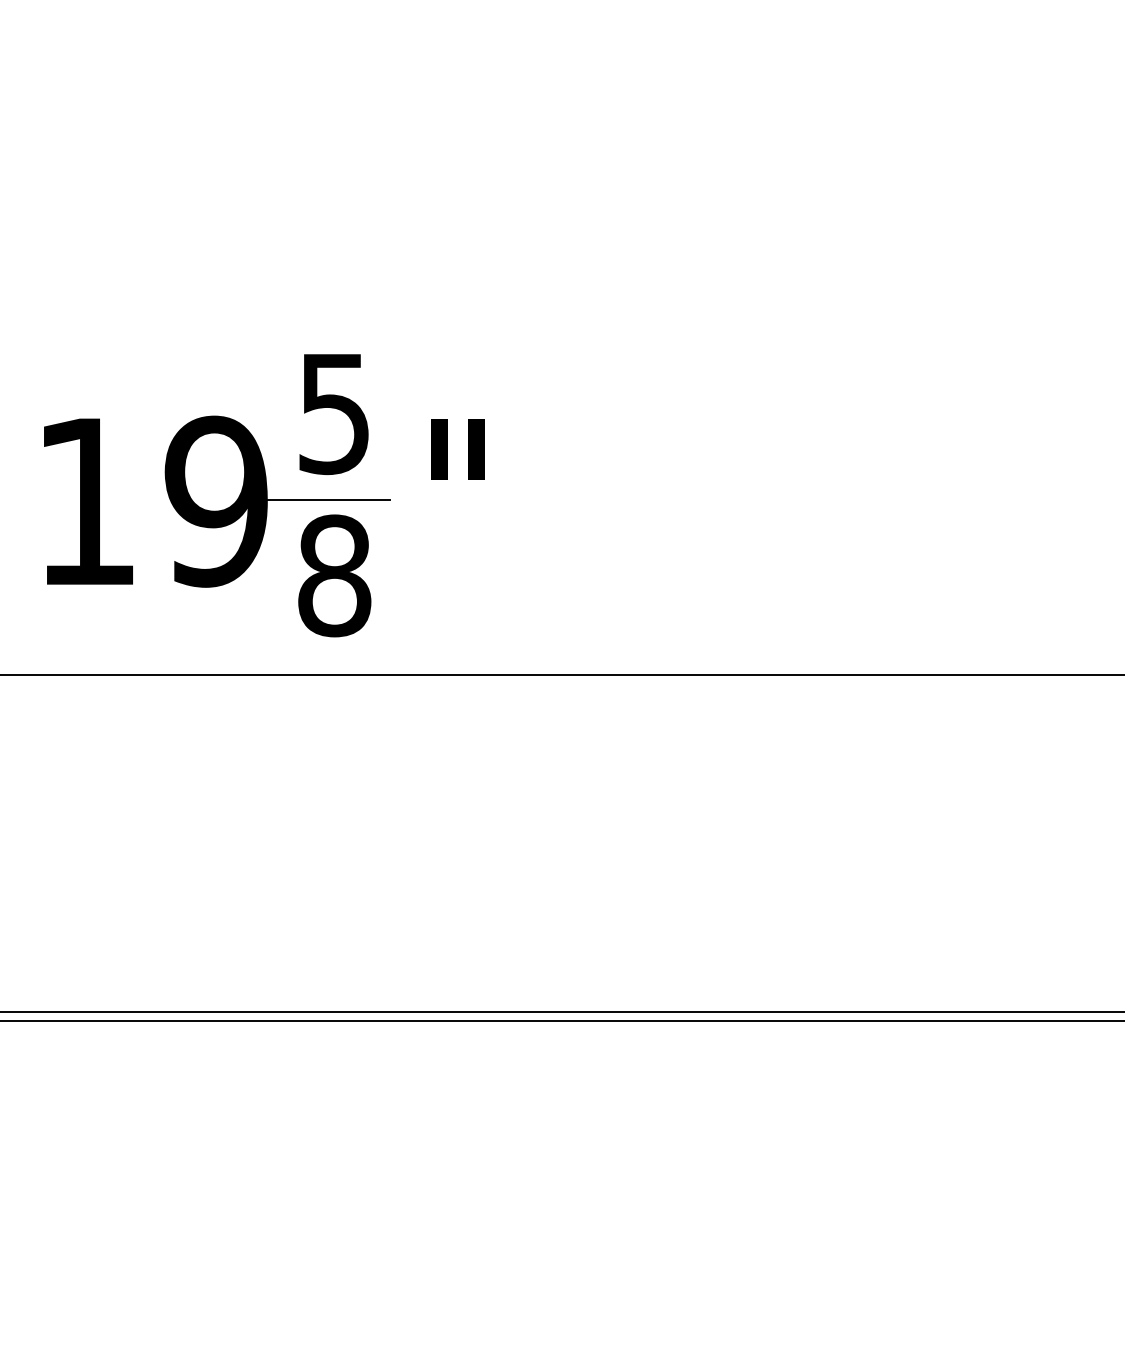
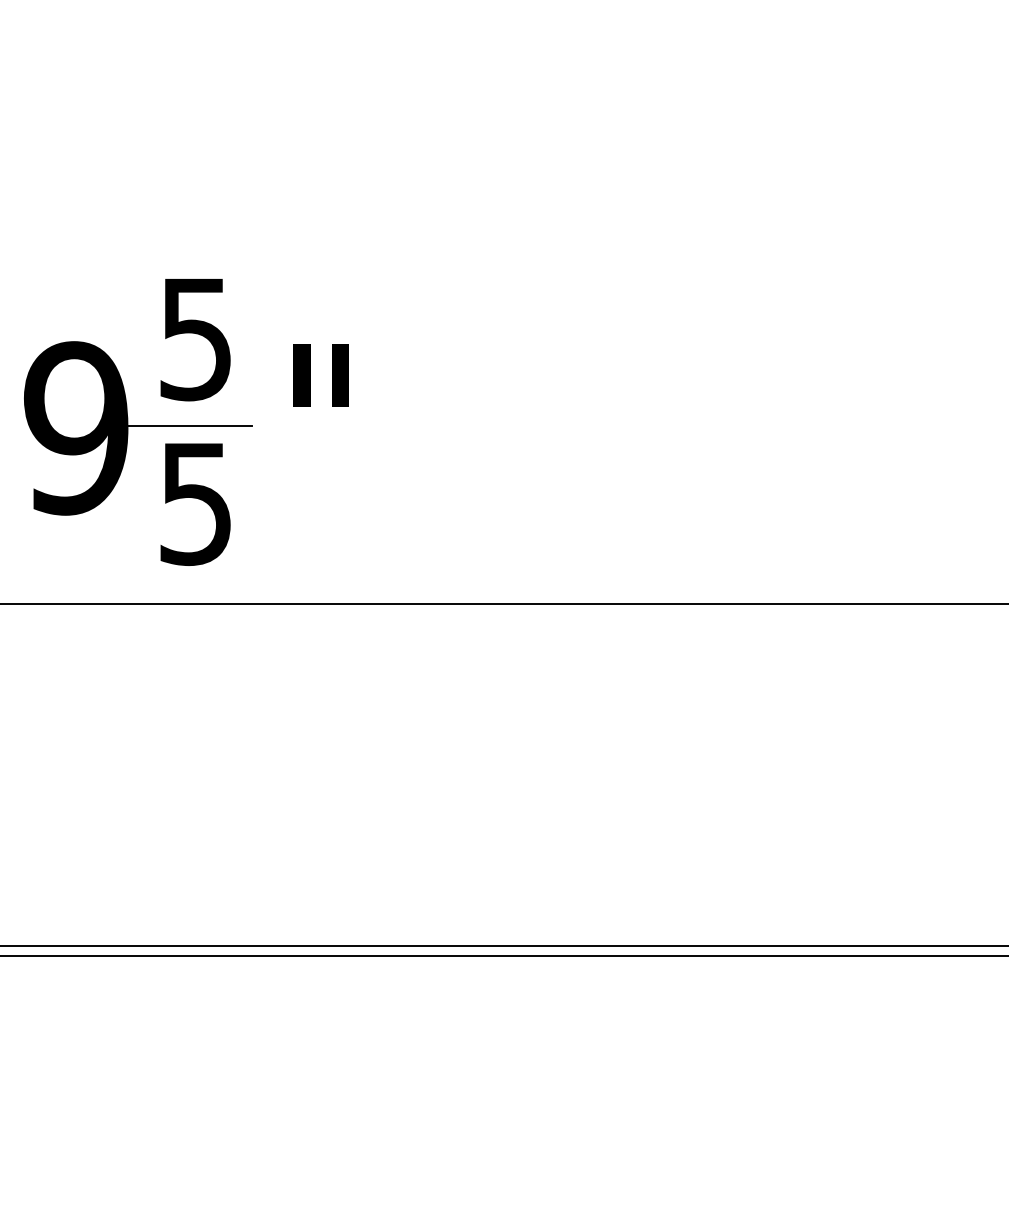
text: (334, 575) -> (196, 503), 8 -> 5

